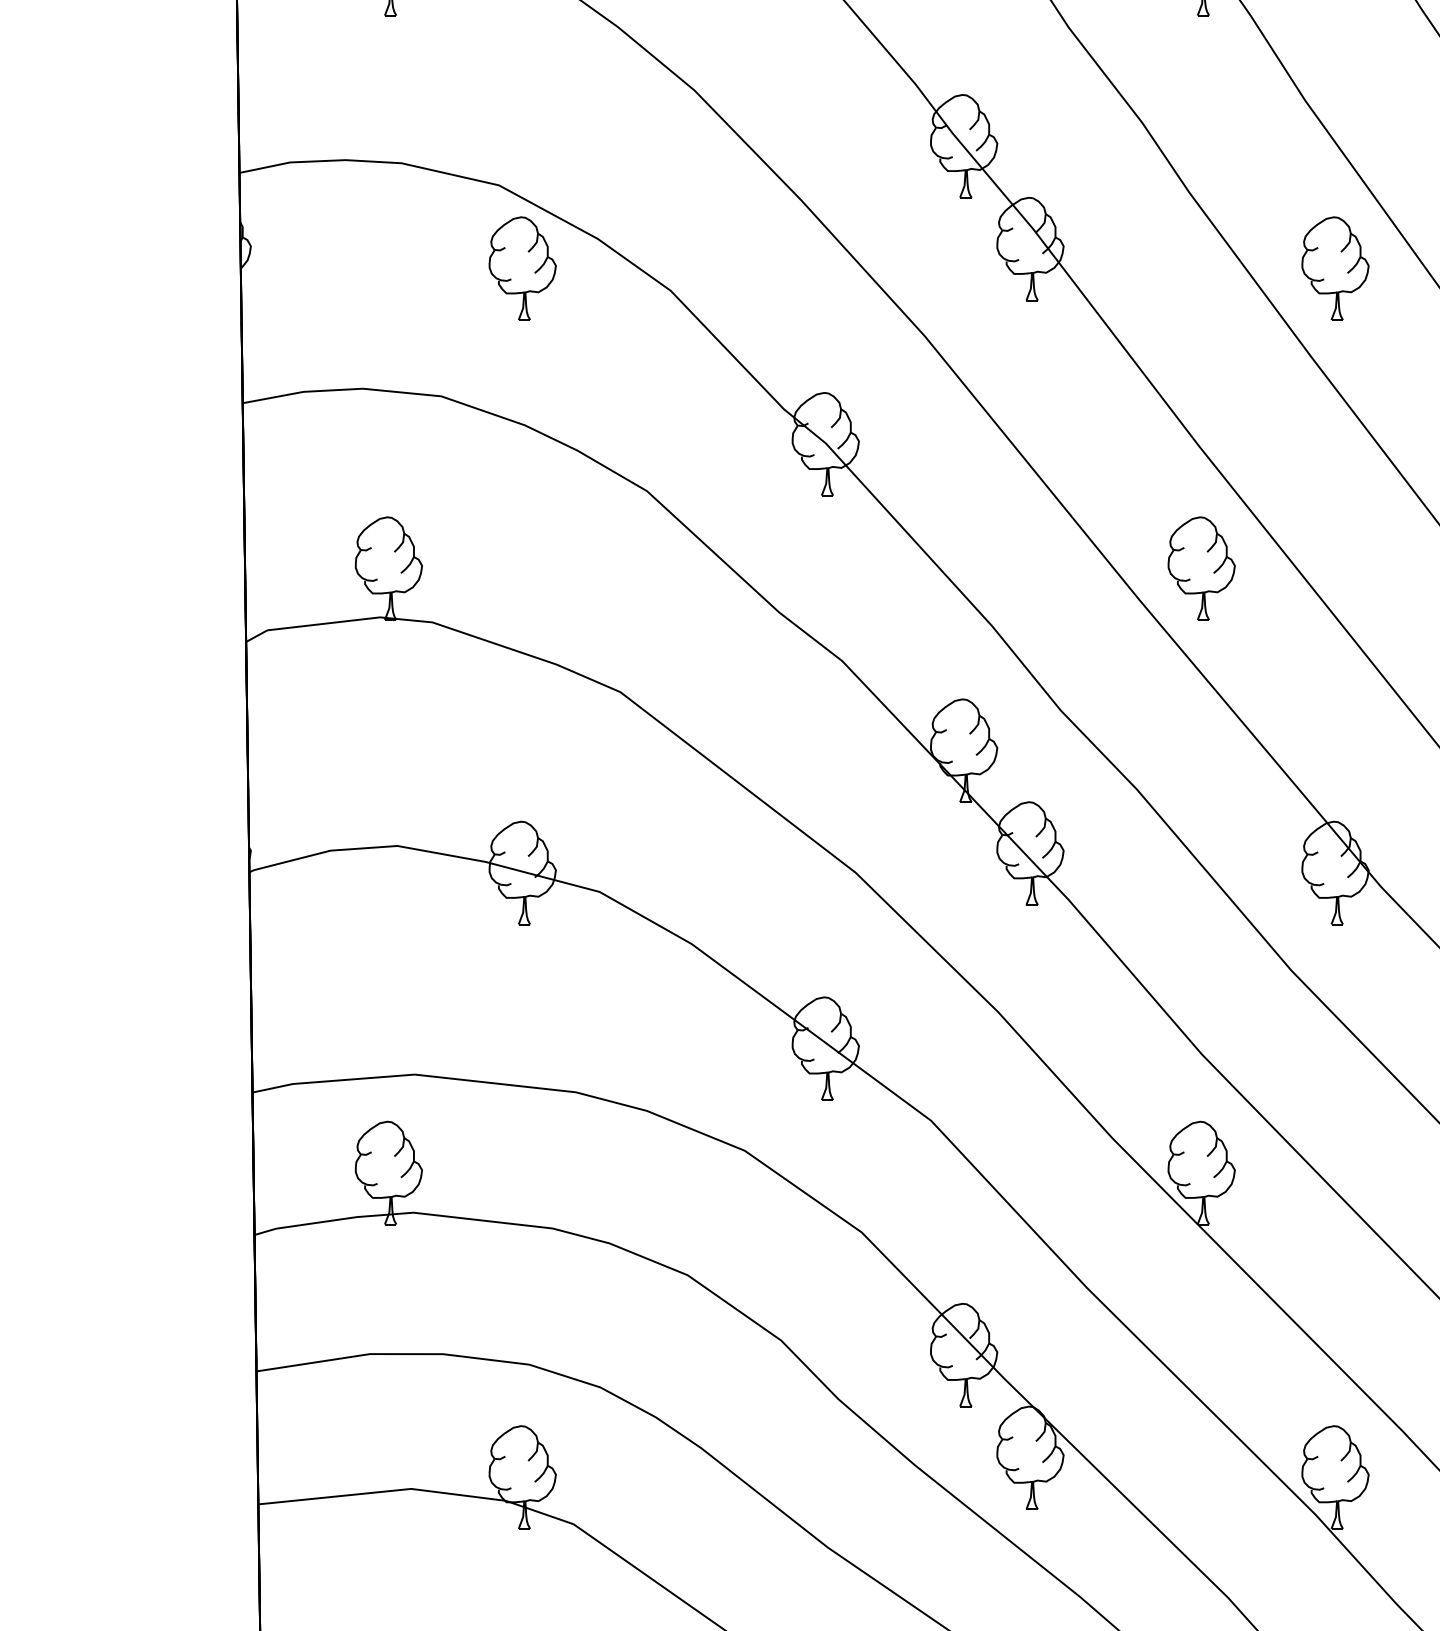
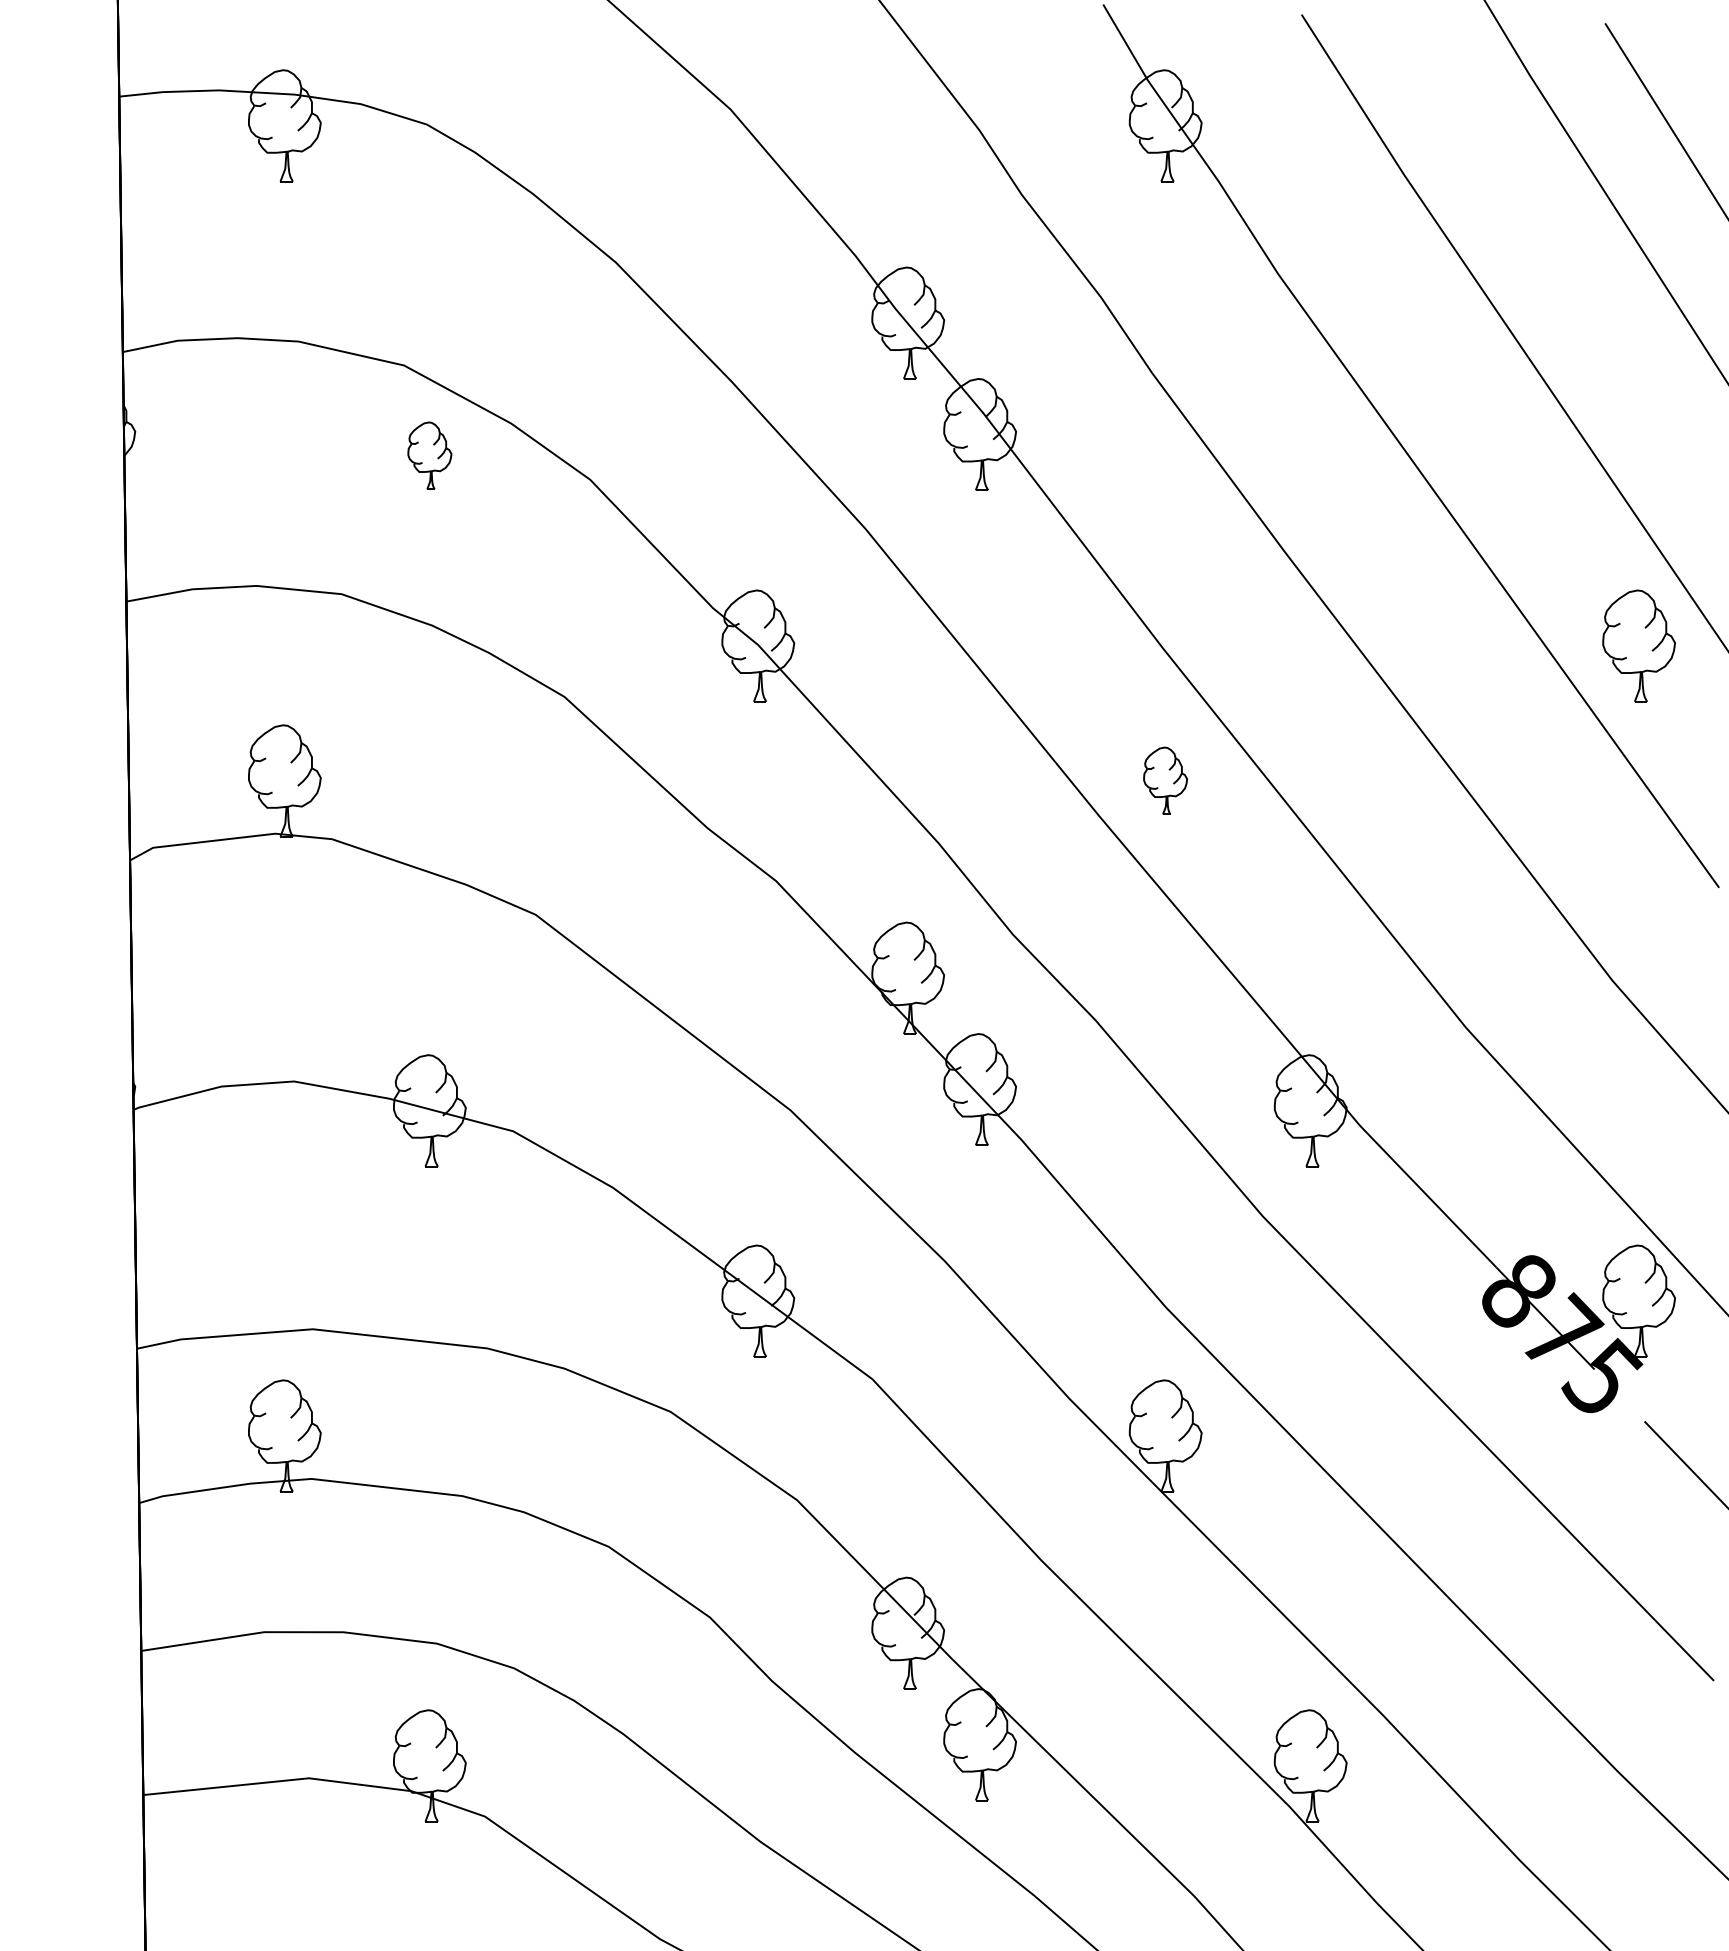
part: (522, 268) -> (429, 455), size x0.6
part: (1335, 268) -> (1310, 455), removed
part: (1201, 568) -> (1165, 780), size x0.6

